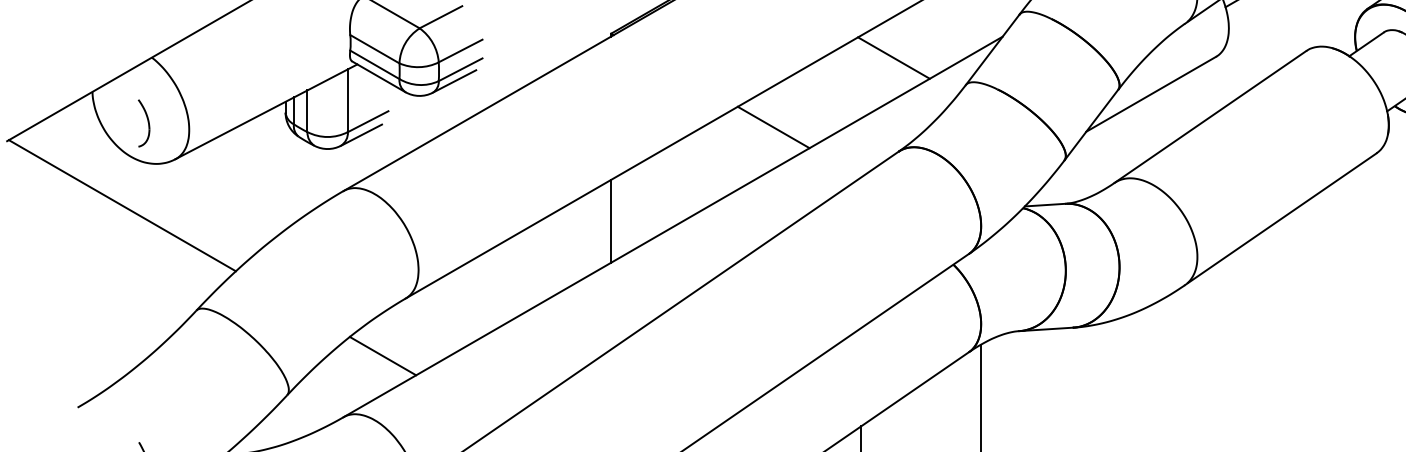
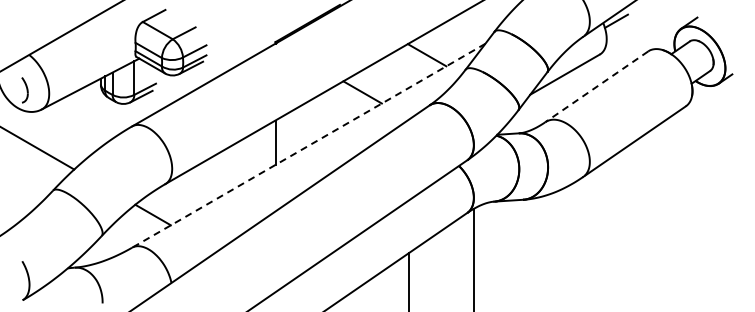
line: (1209, 118) -> (596, 87), solid -> dashed
line: (672, 228) -> (308, 146), solid -> dashed

